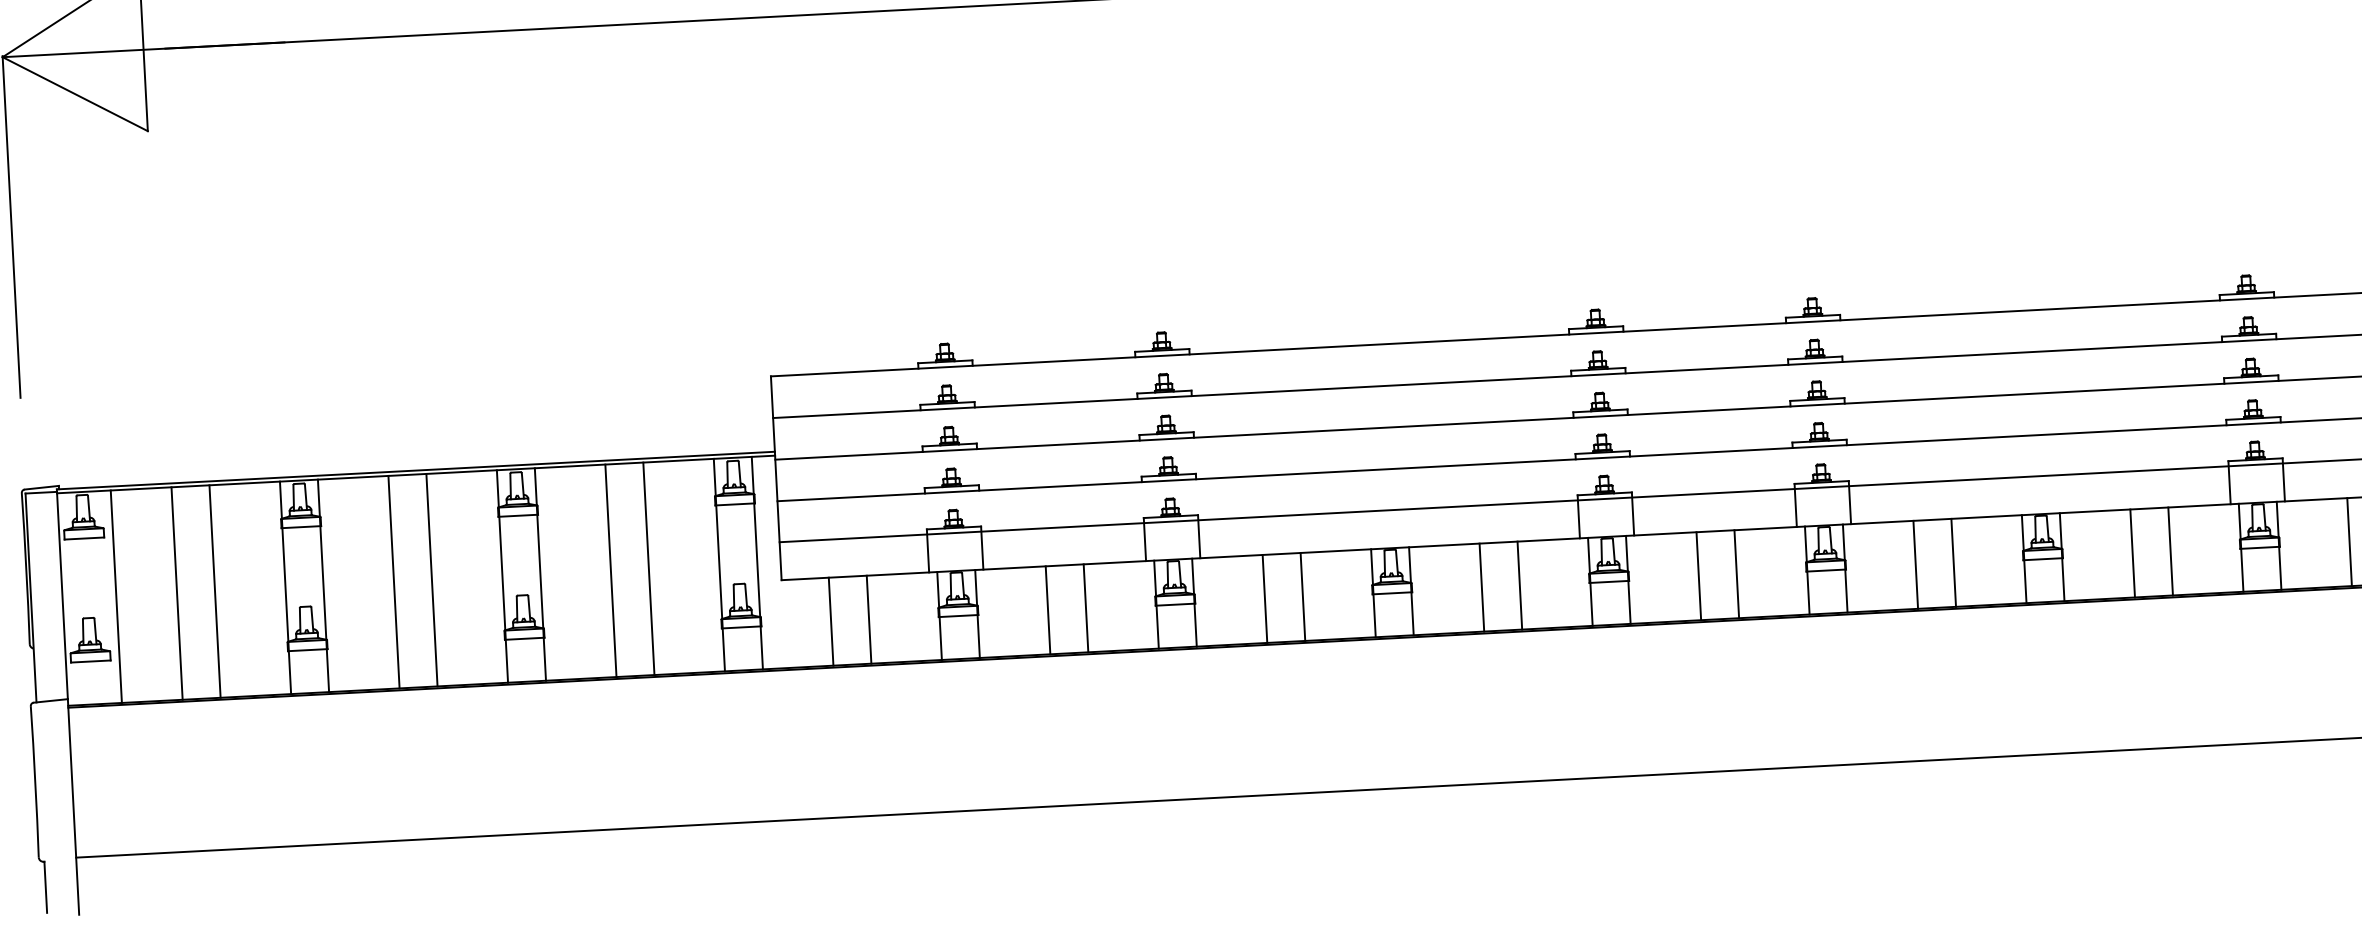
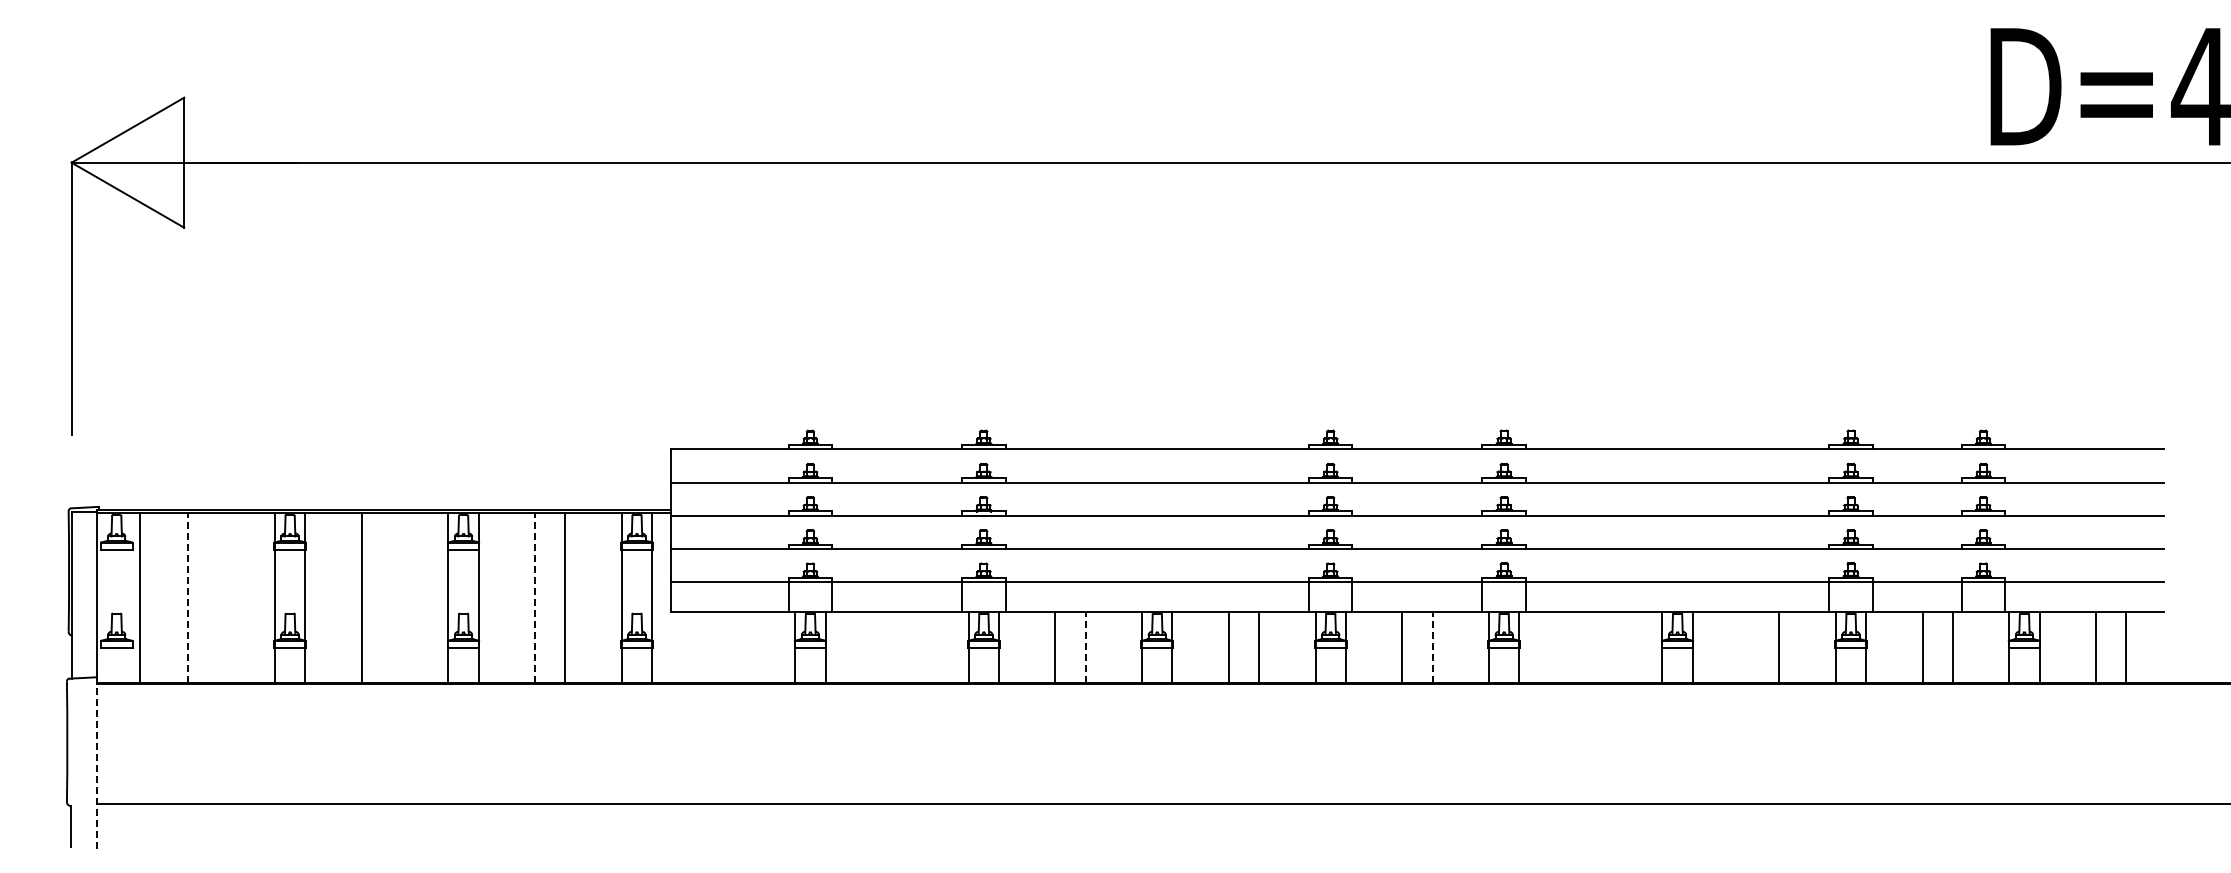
line: (2133, 553) -> (1749, 647), removed
line: (1954, 562) -> (1606, 647), removed
line: (1915, 564) -> (1575, 647), removed
line: (611, 570) -> (535, 597), solid -> dashed
line: (1736, 573) -> (1432, 646), solid -> dashed
line: (432, 579) -> (392, 597), removed
line: (214, 591) -> (218, 597), removed
line: (177, 593) -> (188, 597), solid -> dashed
line: (1302, 595) -> (1085, 646), solid -> dashed
line: (1086, 608) -> (912, 647), removed
line: (1047, 610) -> (881, 647), removed
line: (868, 619) -> (738, 647), removed
line: (831, 621) -> (708, 647), removed
line: (73, 807) -> (96, 763), solid -> dashed

